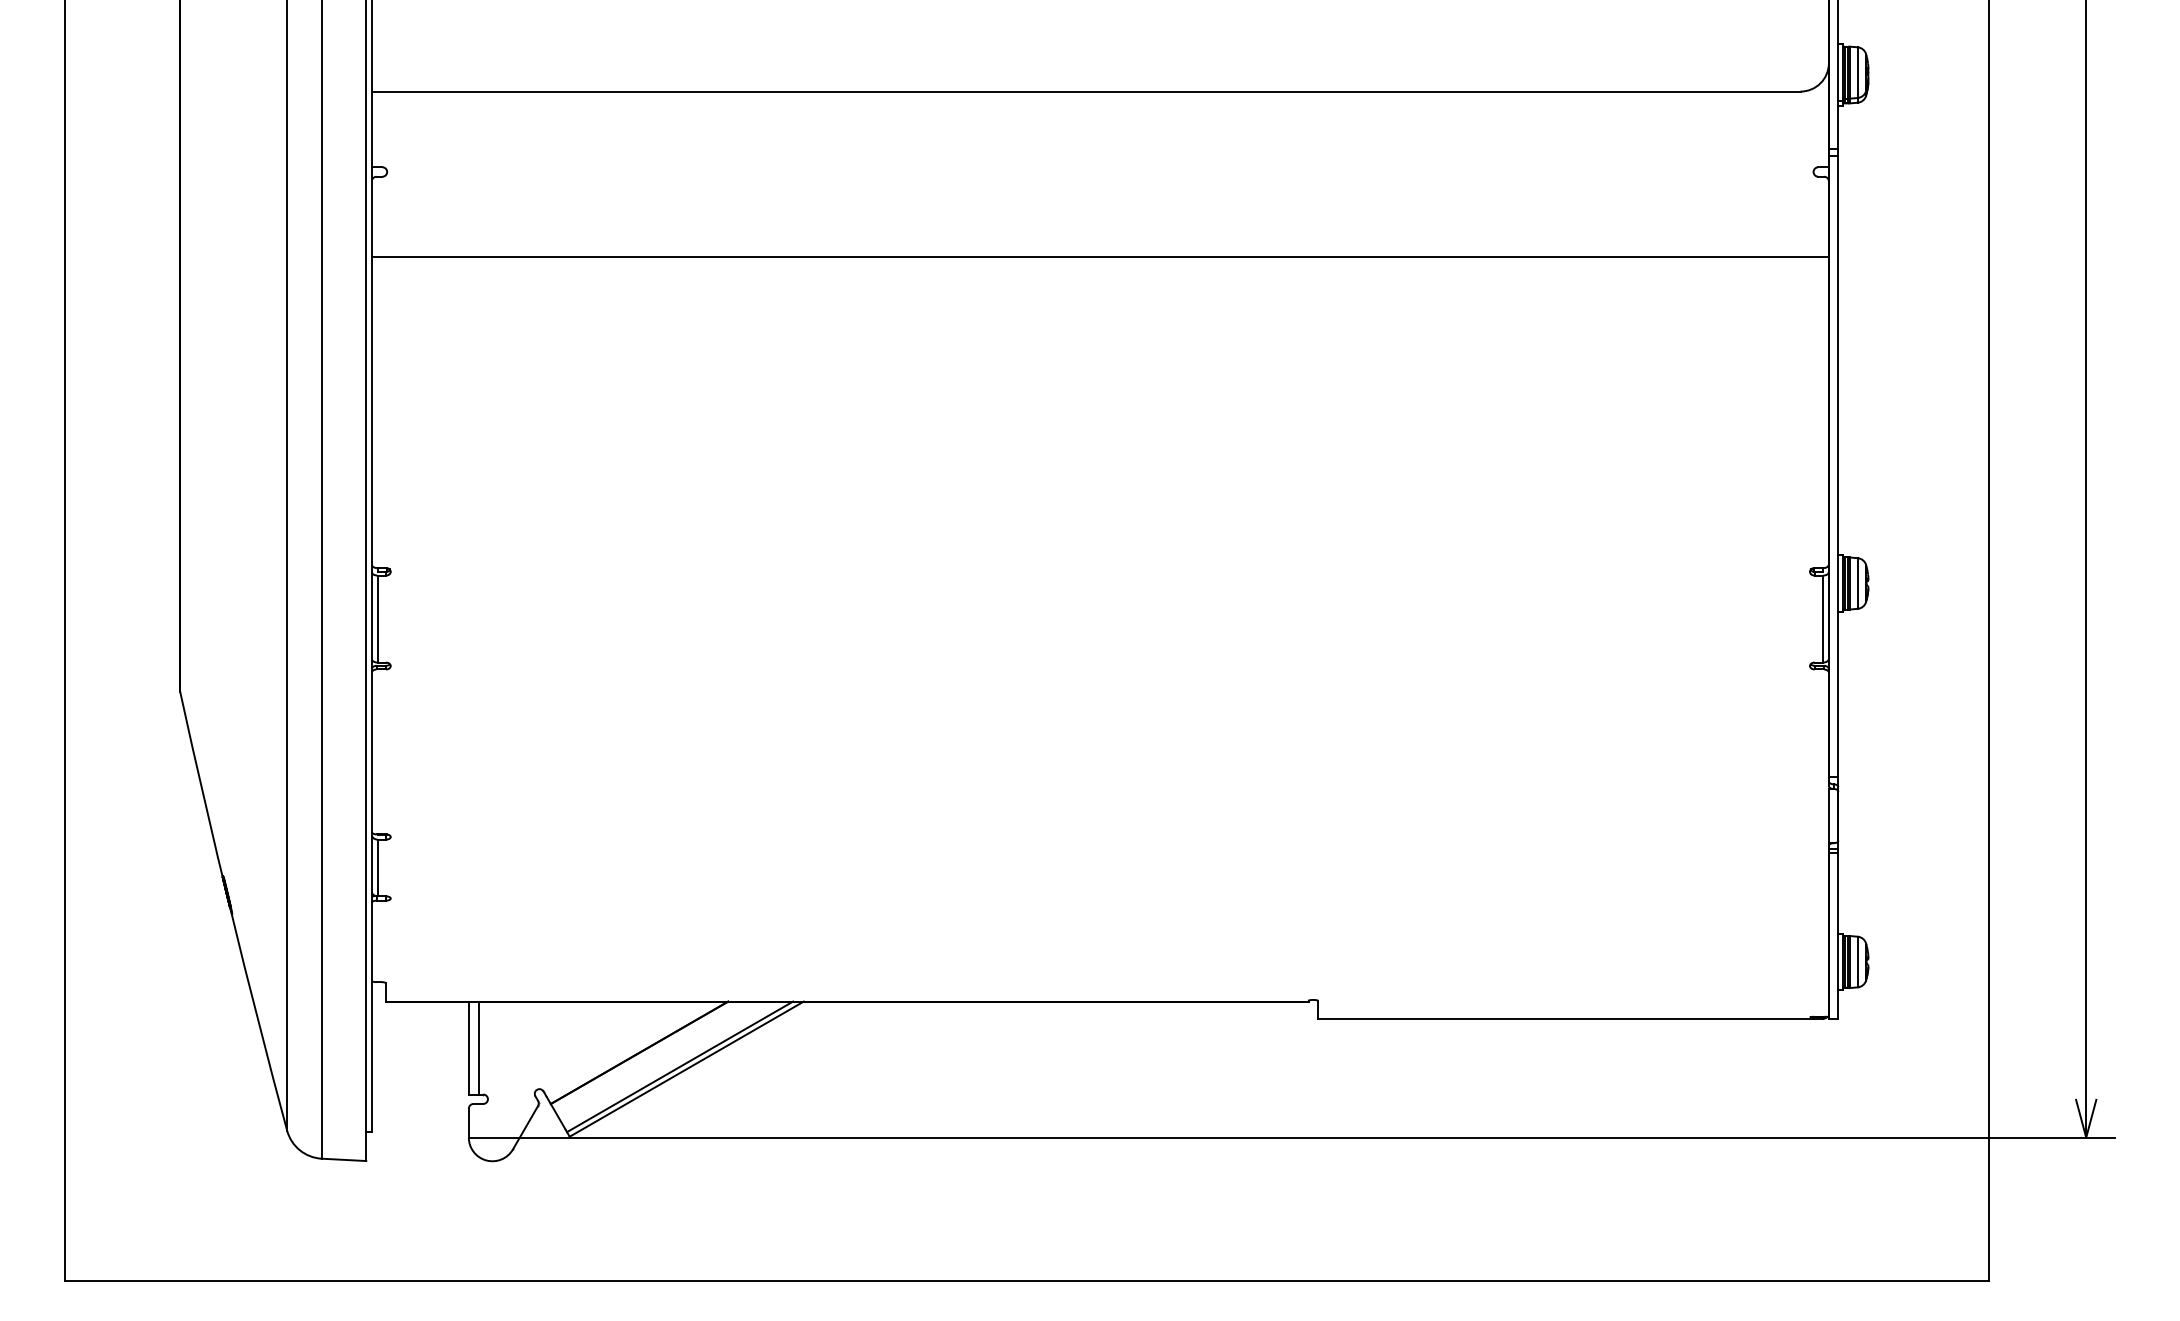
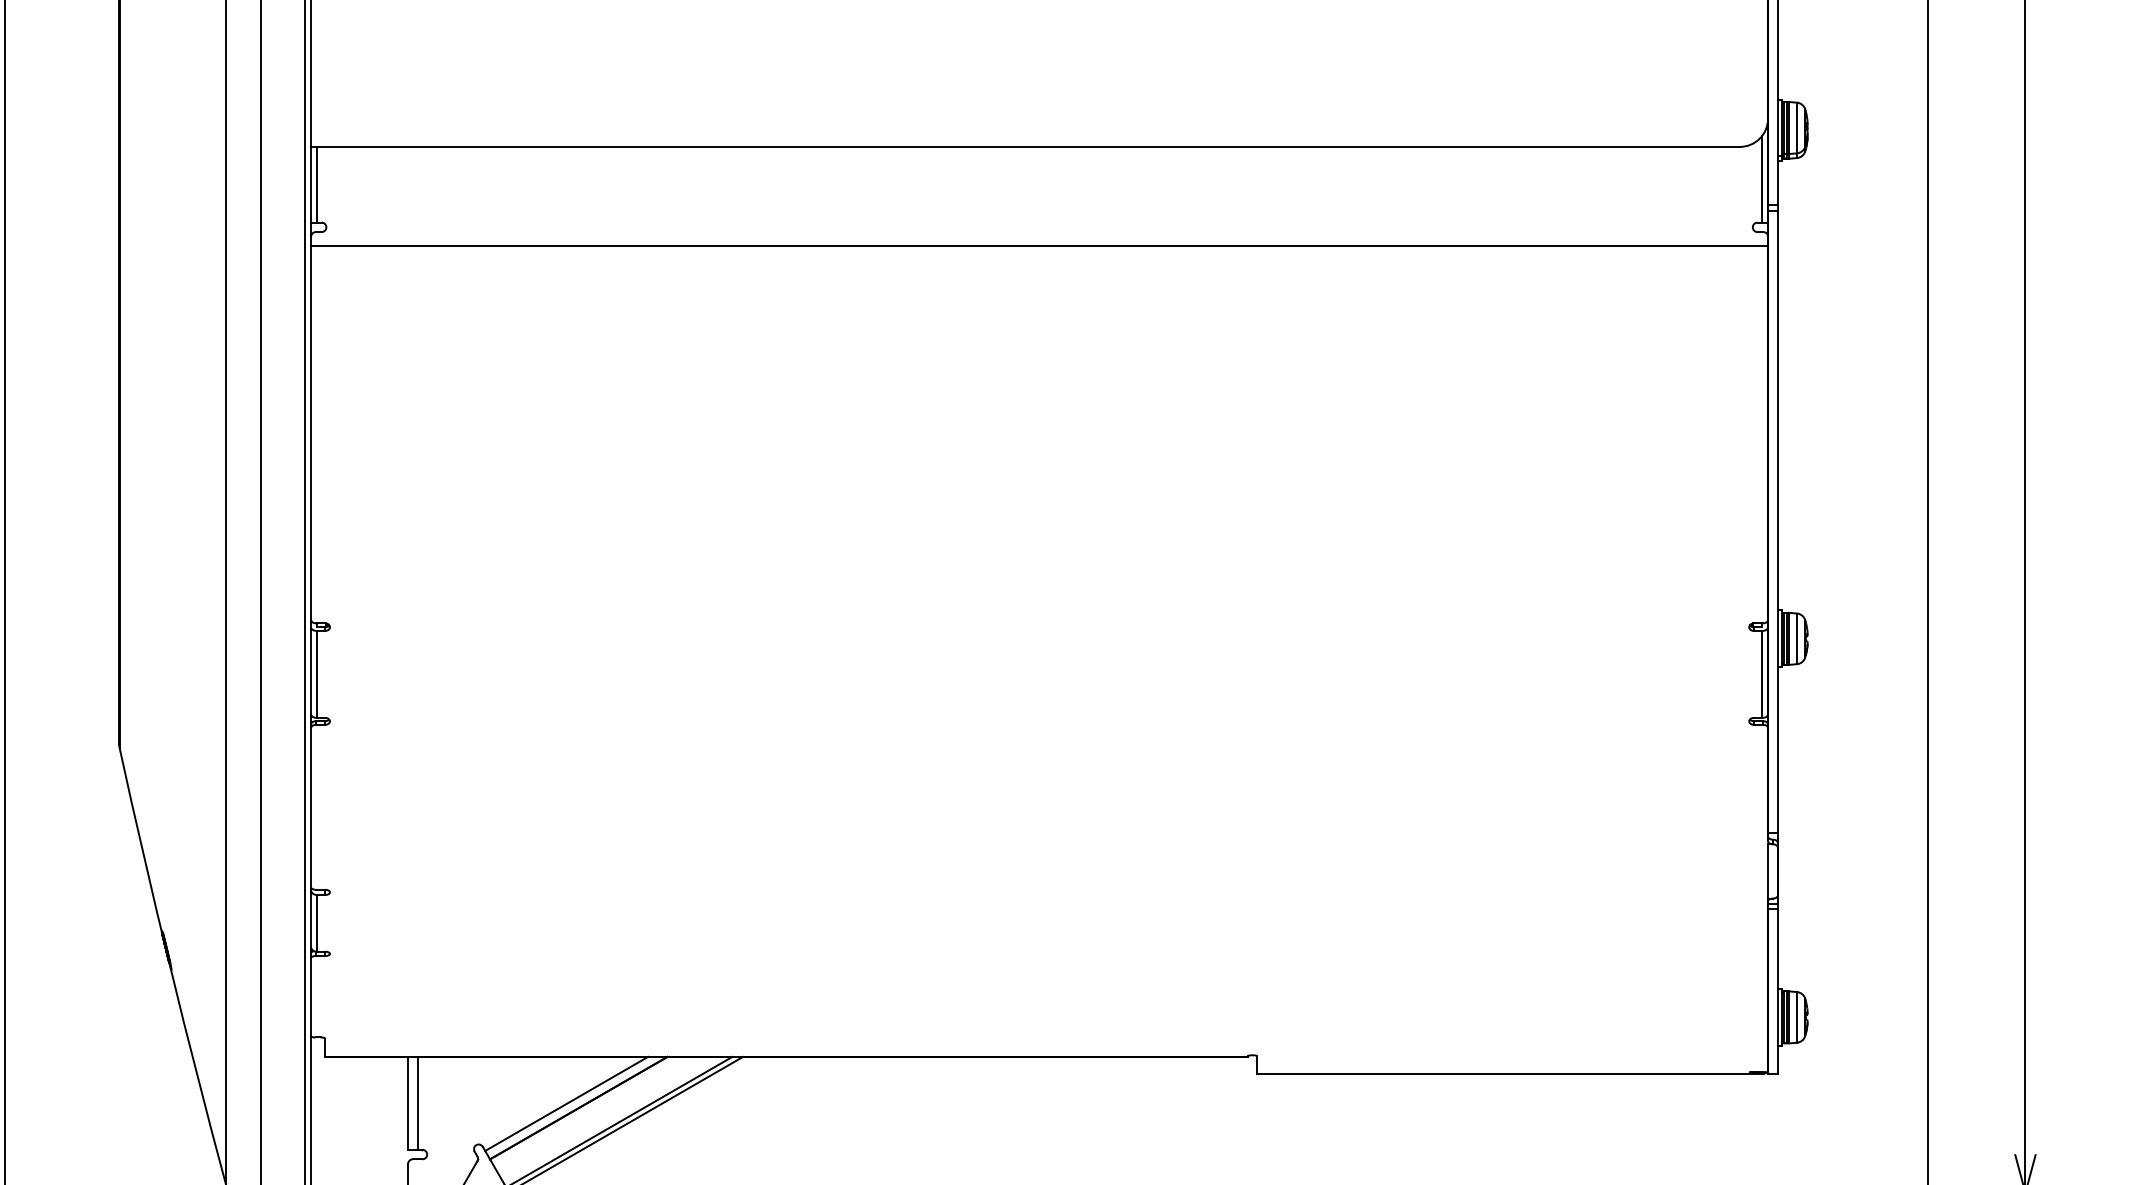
line: (1823, 123) -> (1762, 178), added
line: (377, 129) -> (316, 184), added
line: (1099, 256) -> (1038, 245), moved
line: (626, 1048) -> (565, 1103), added

